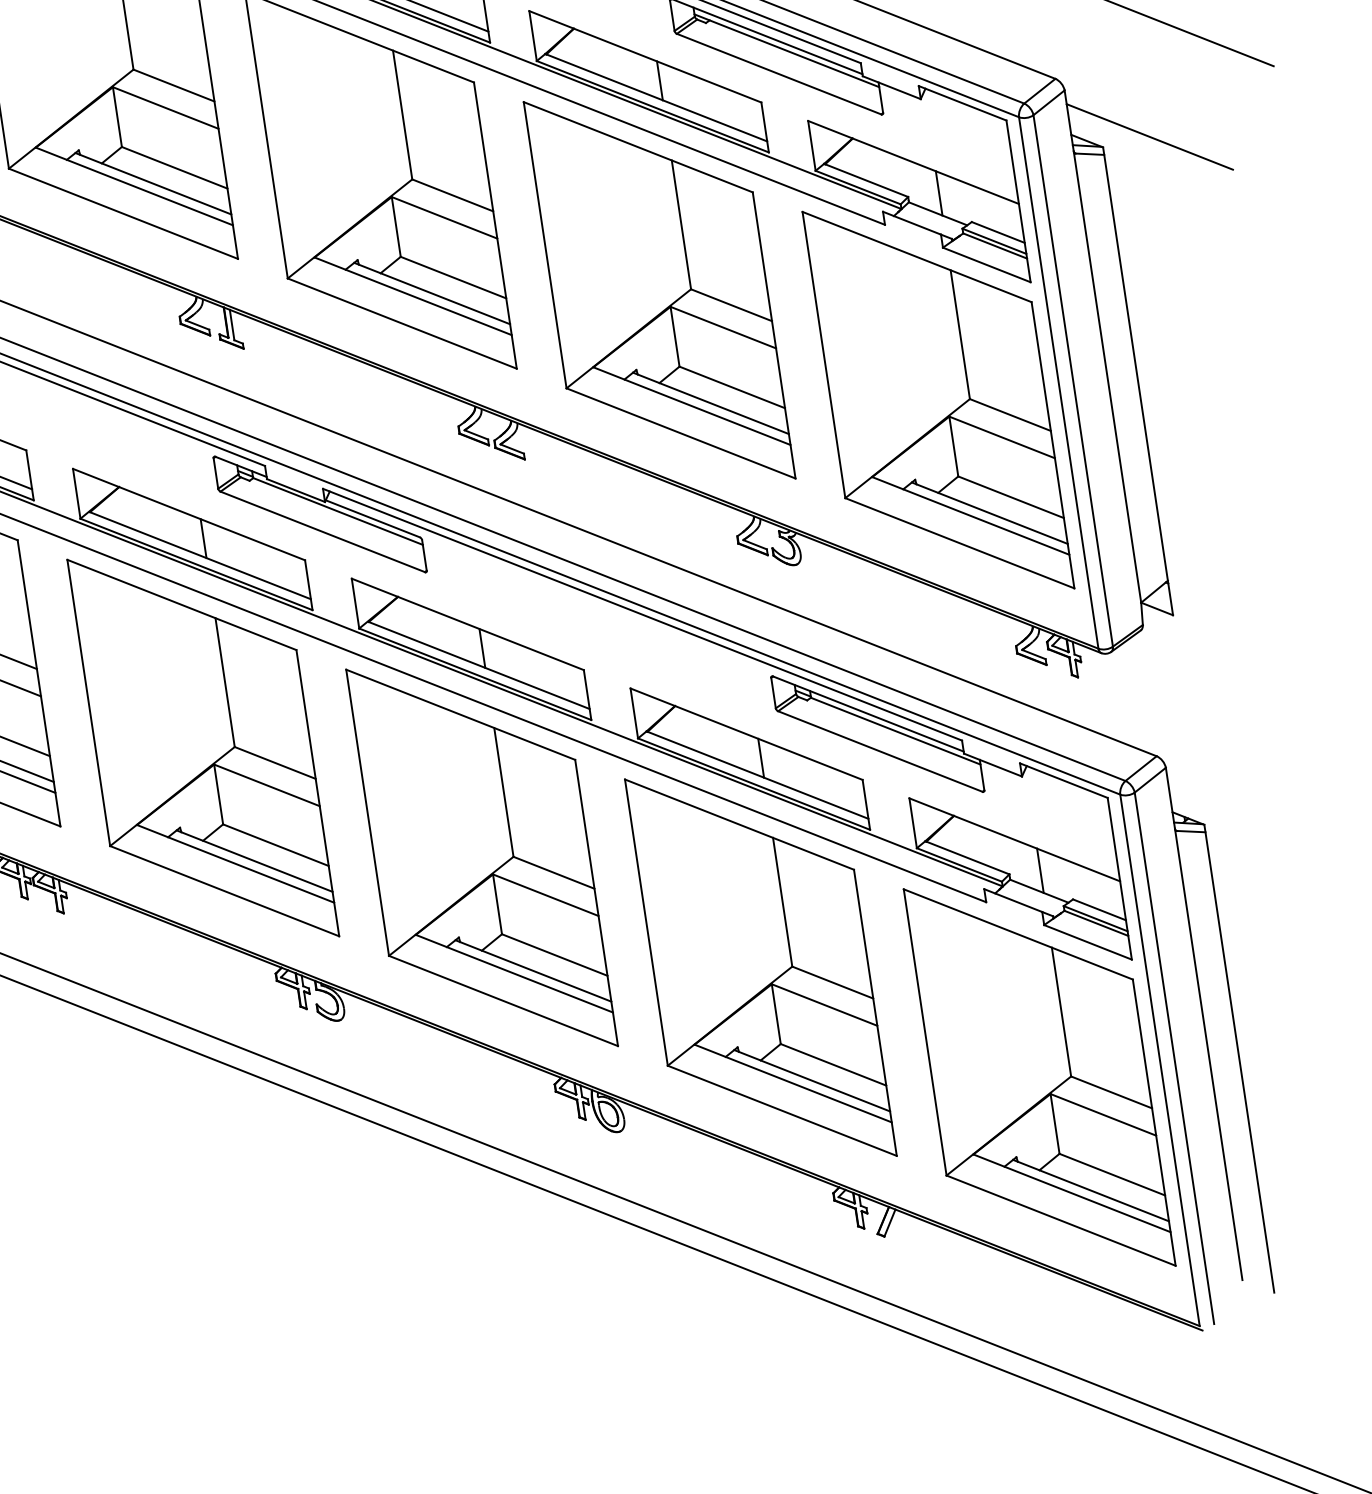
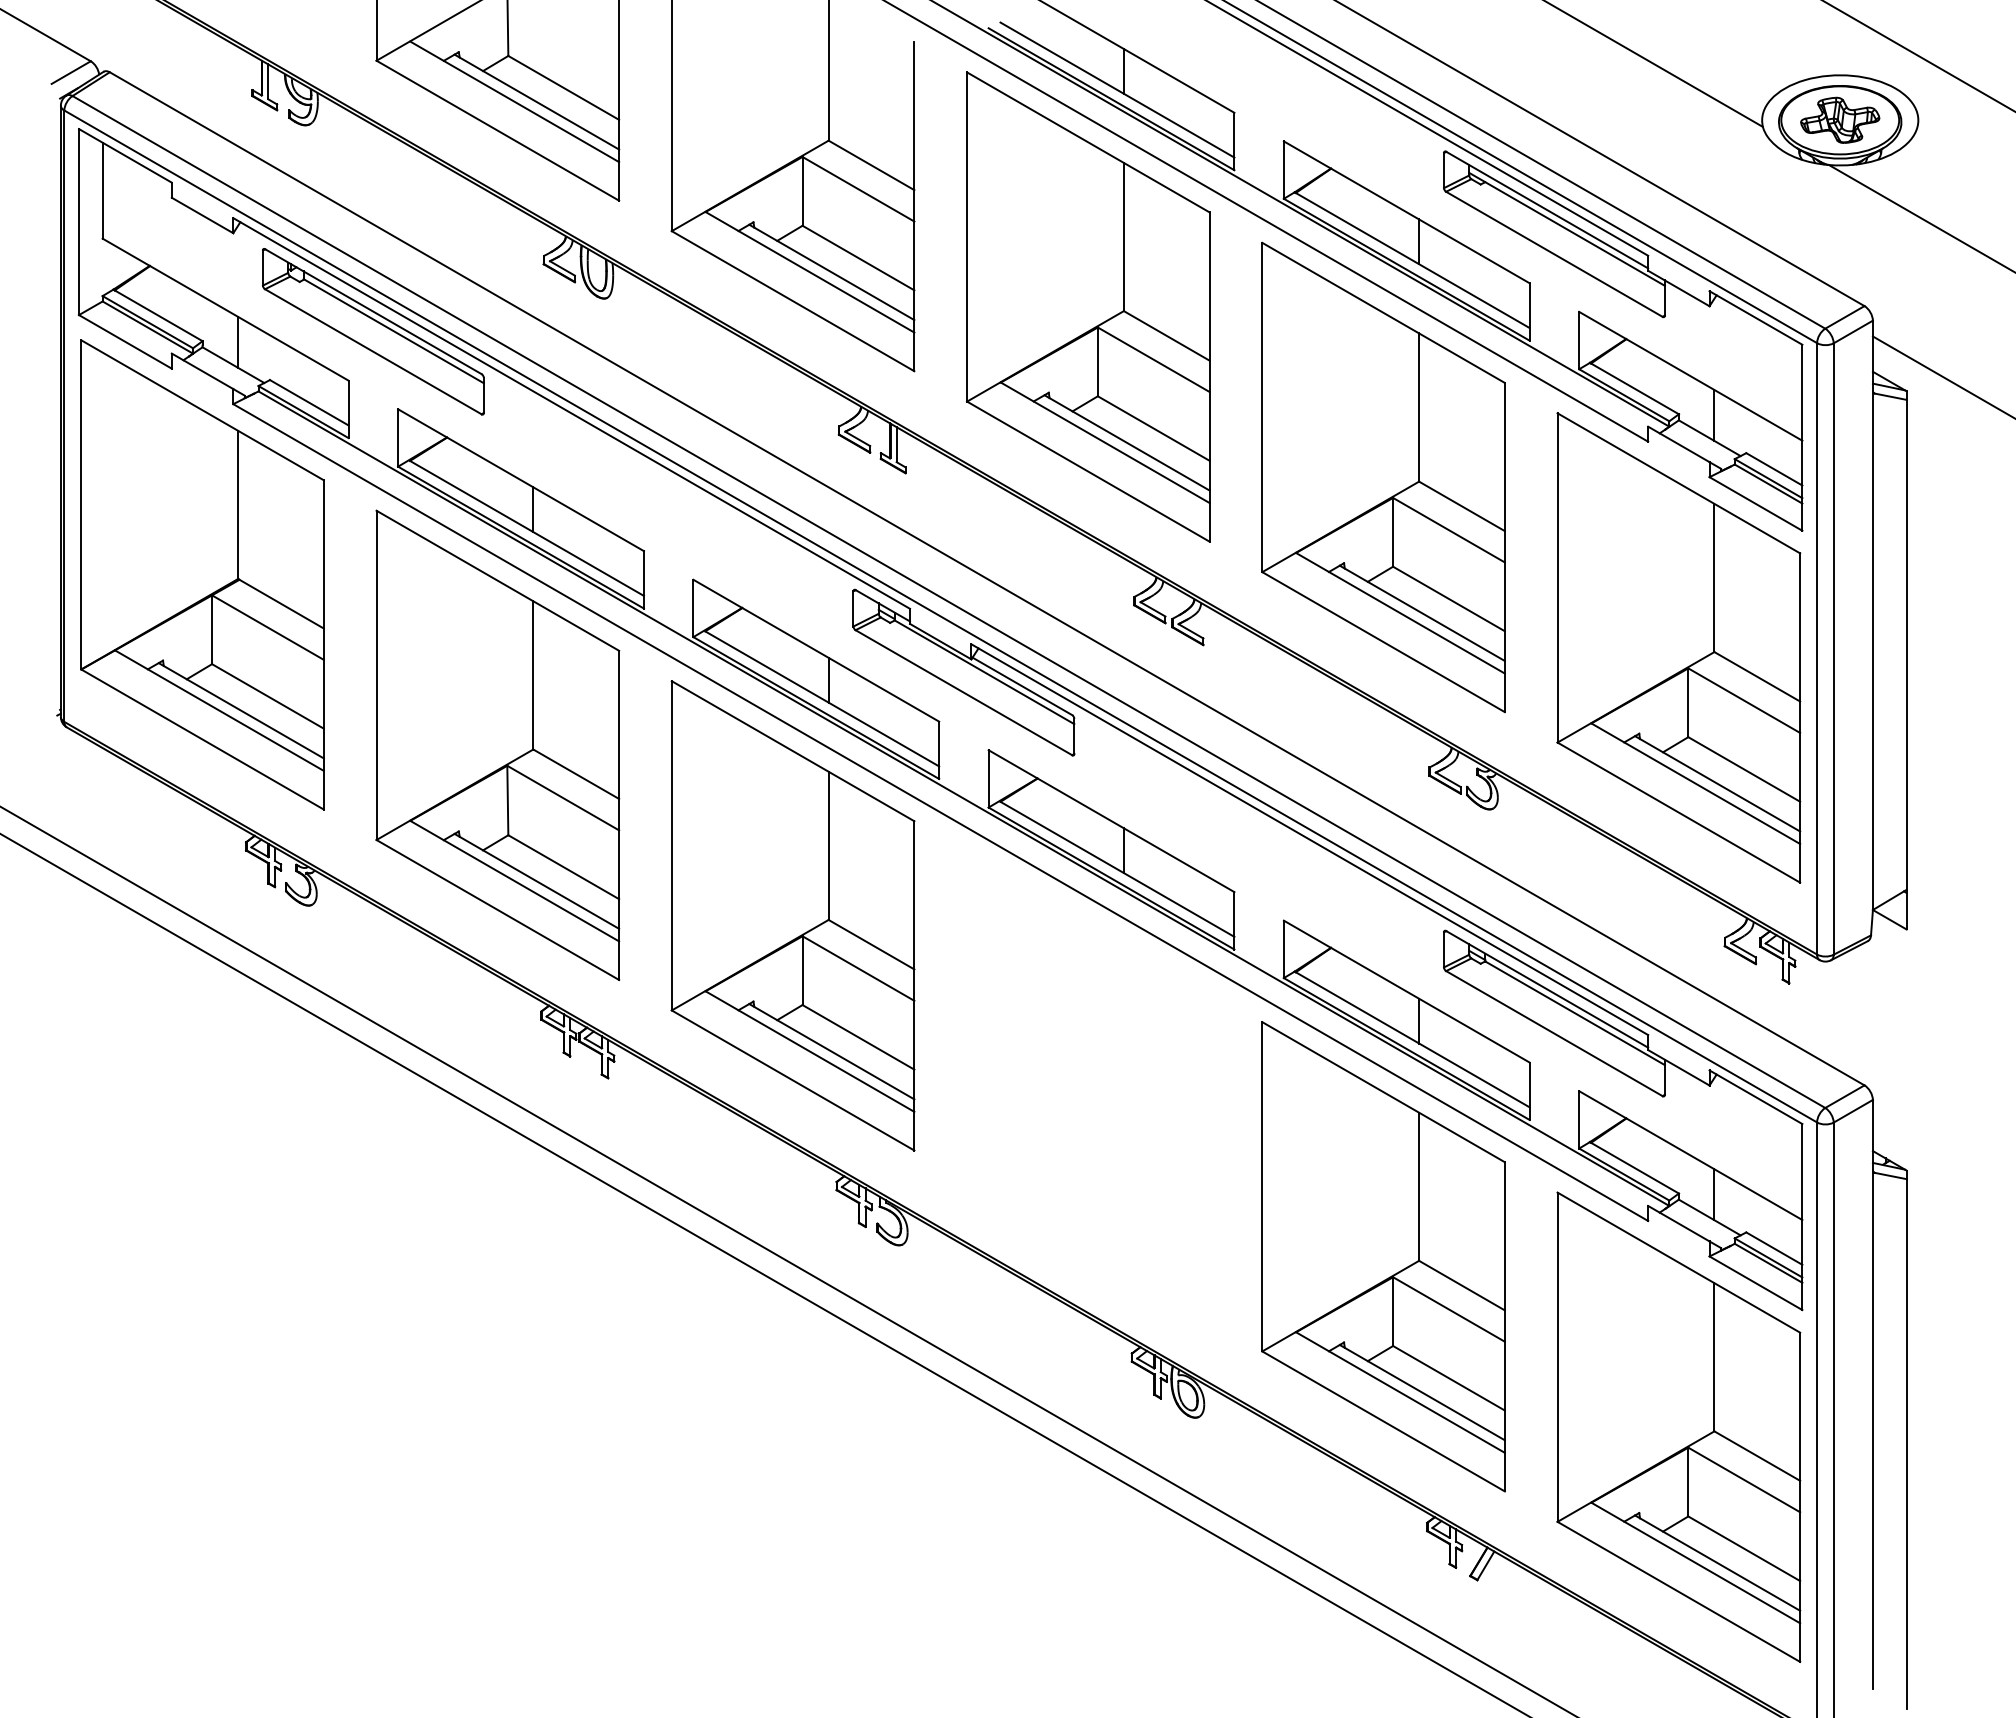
part: (482, 857) -> (1088, 1085), removed

